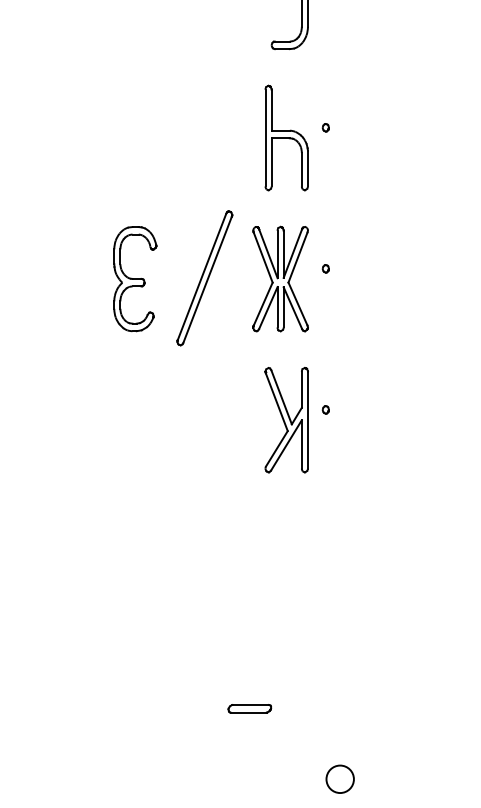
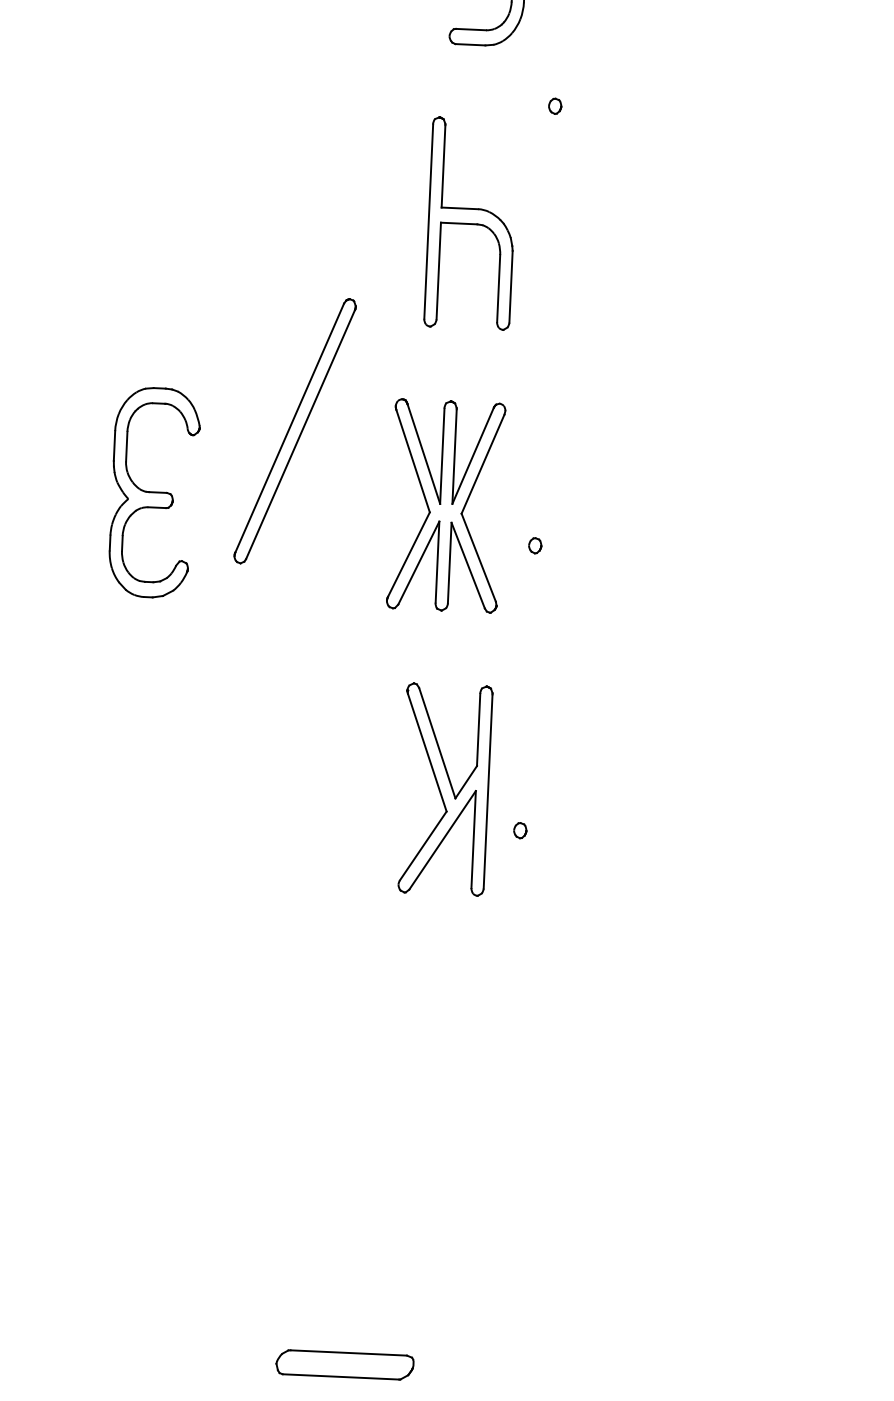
part: (325, 127) -> (554, 105), moved
part: (325, 268) -> (534, 544), moved
part: (204, 278) -> (294, 431), moved
part: (325, 409) -> (519, 829), moved
part: (249, 708) -> (344, 1364), size x1.6

